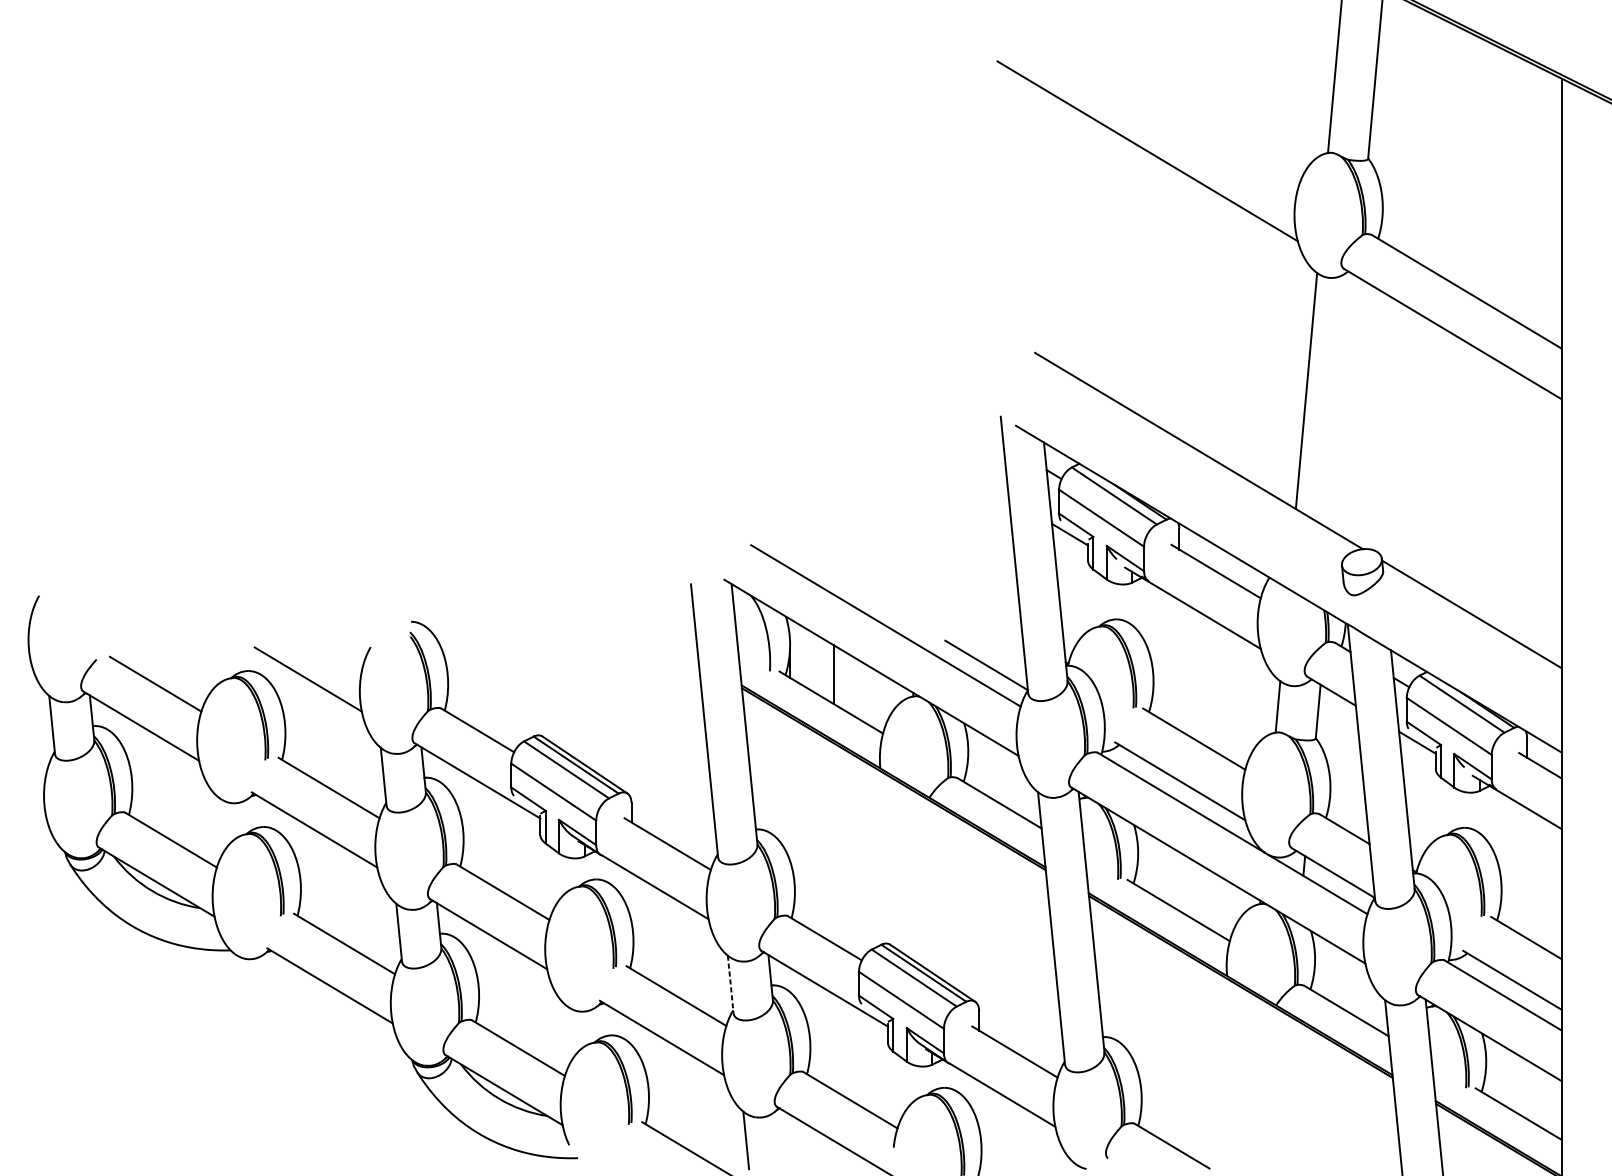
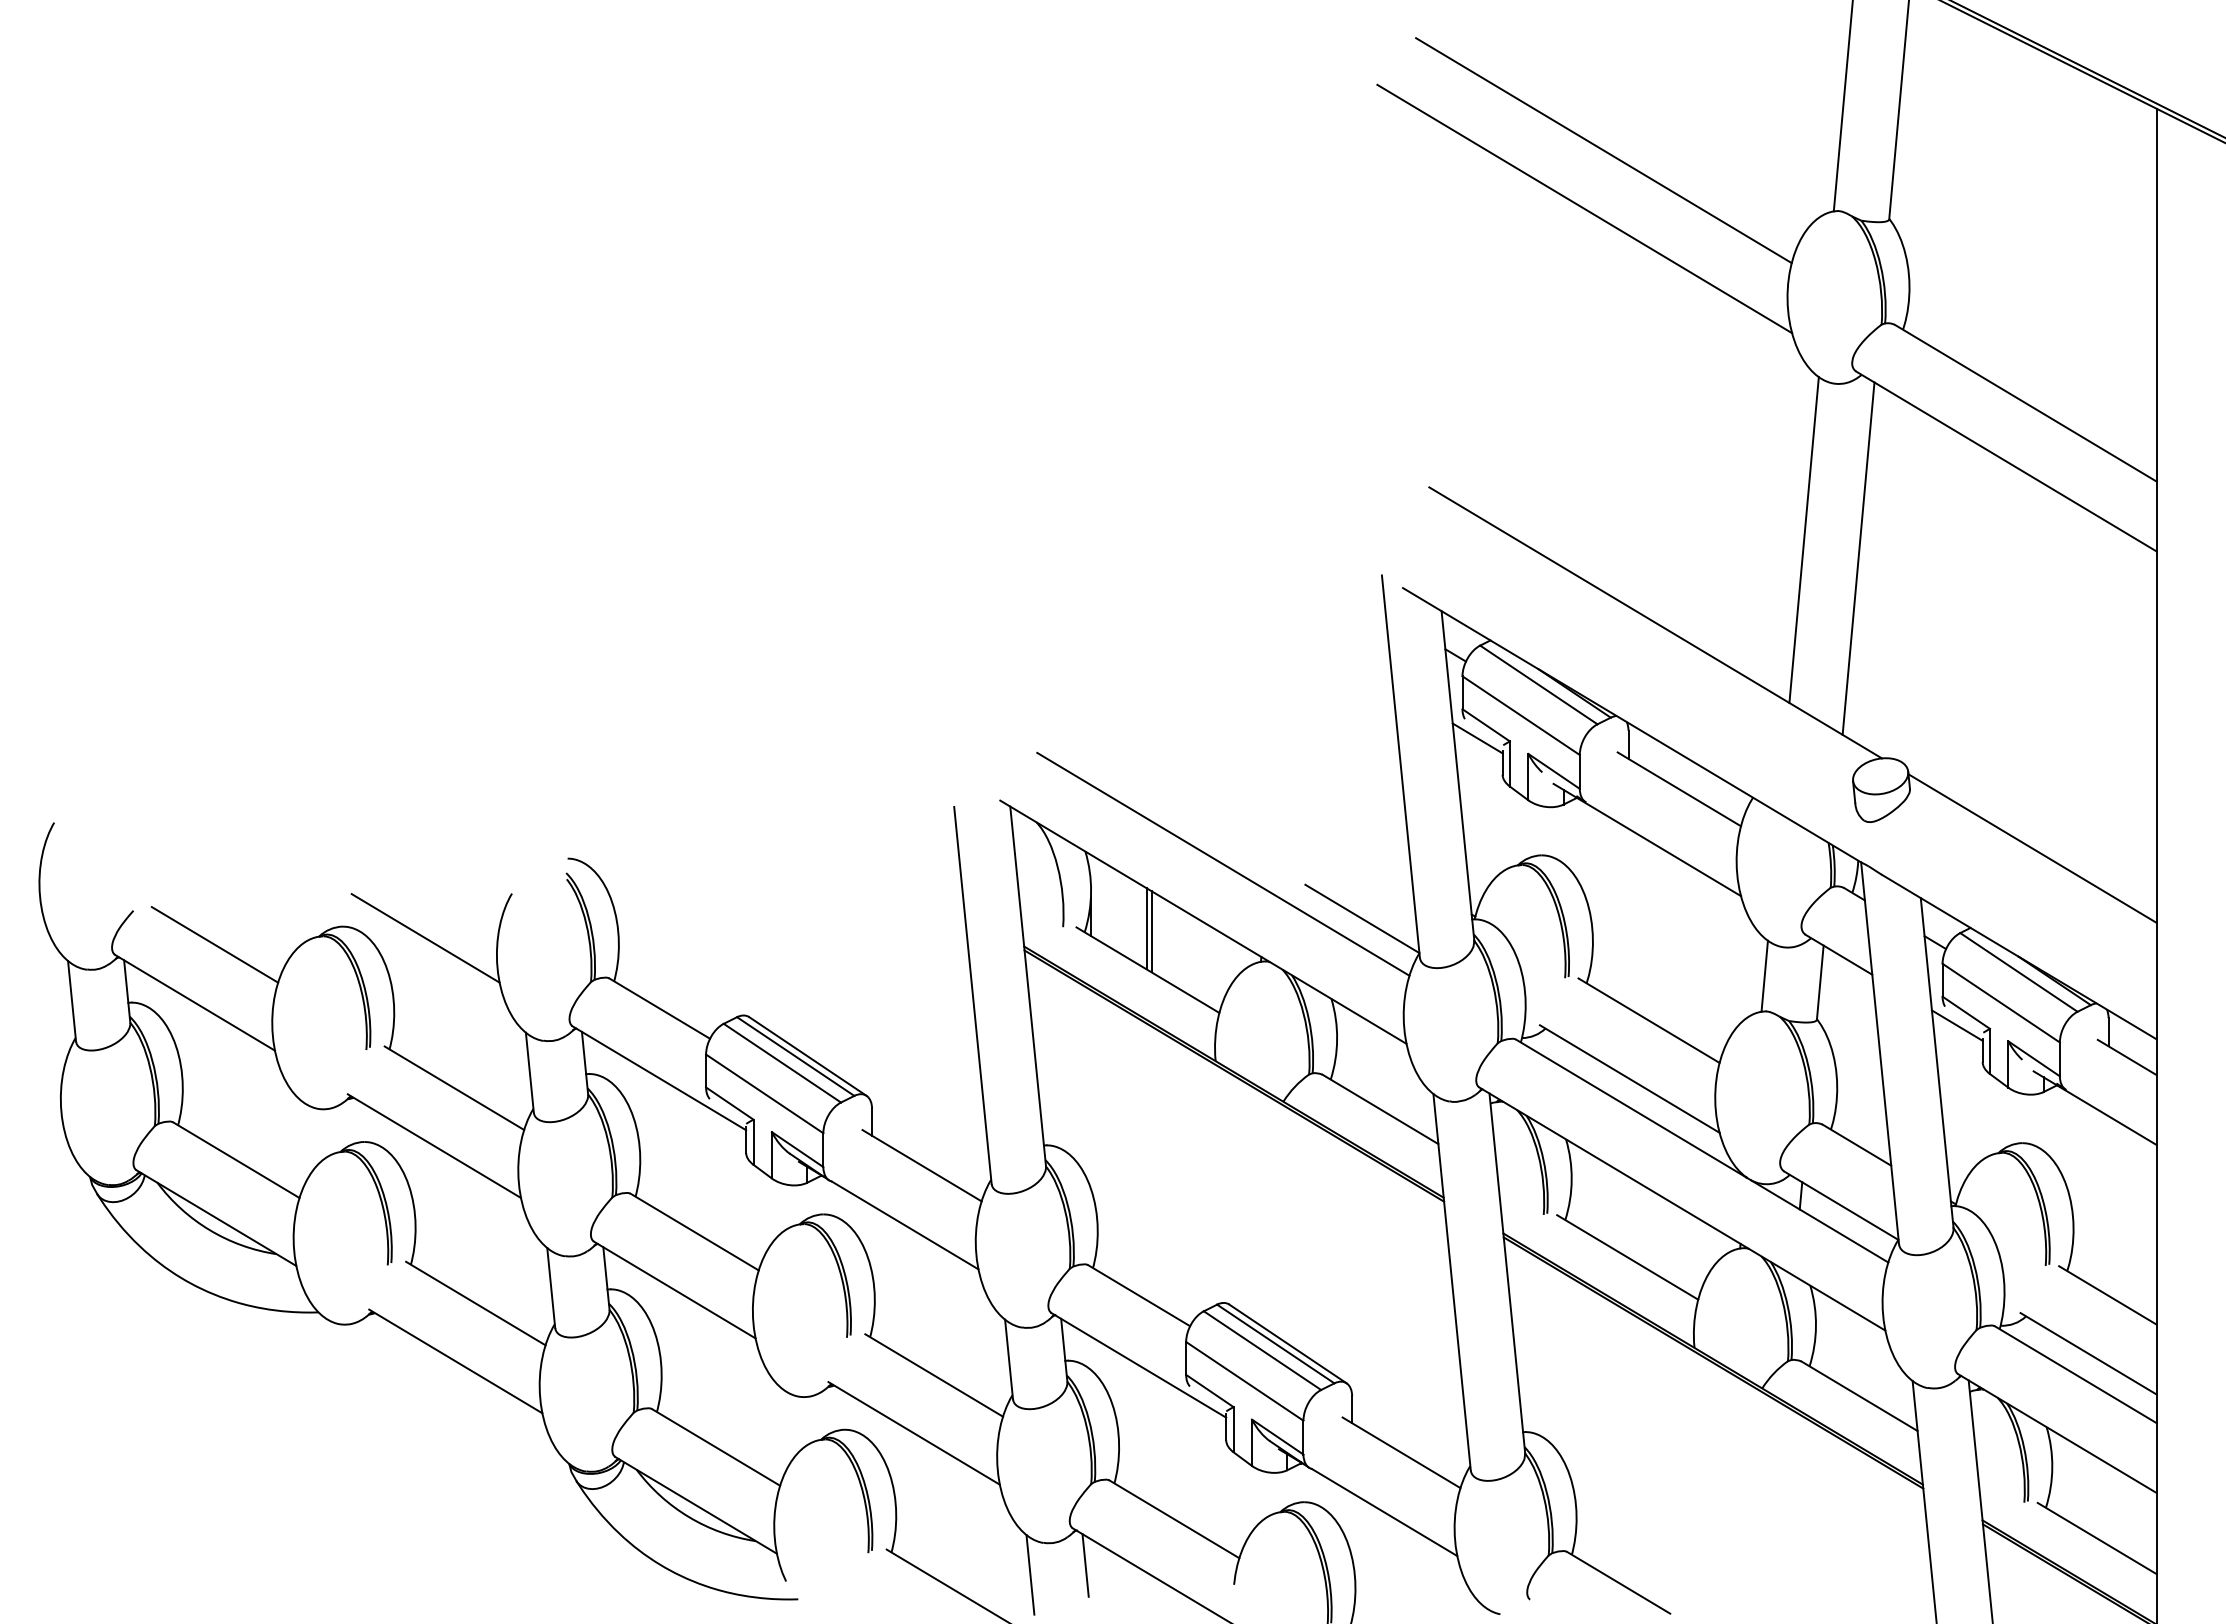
line: (1161, 108) -> (1603, 150), added
line: (1345, 404) -> (1858, 558), added
line: (830, 672) -> (1146, 928), added
line: (731, 985) -> (1009, 1360), dashed -> solid
line: (786, 1133) -> (1085, 1565), added

